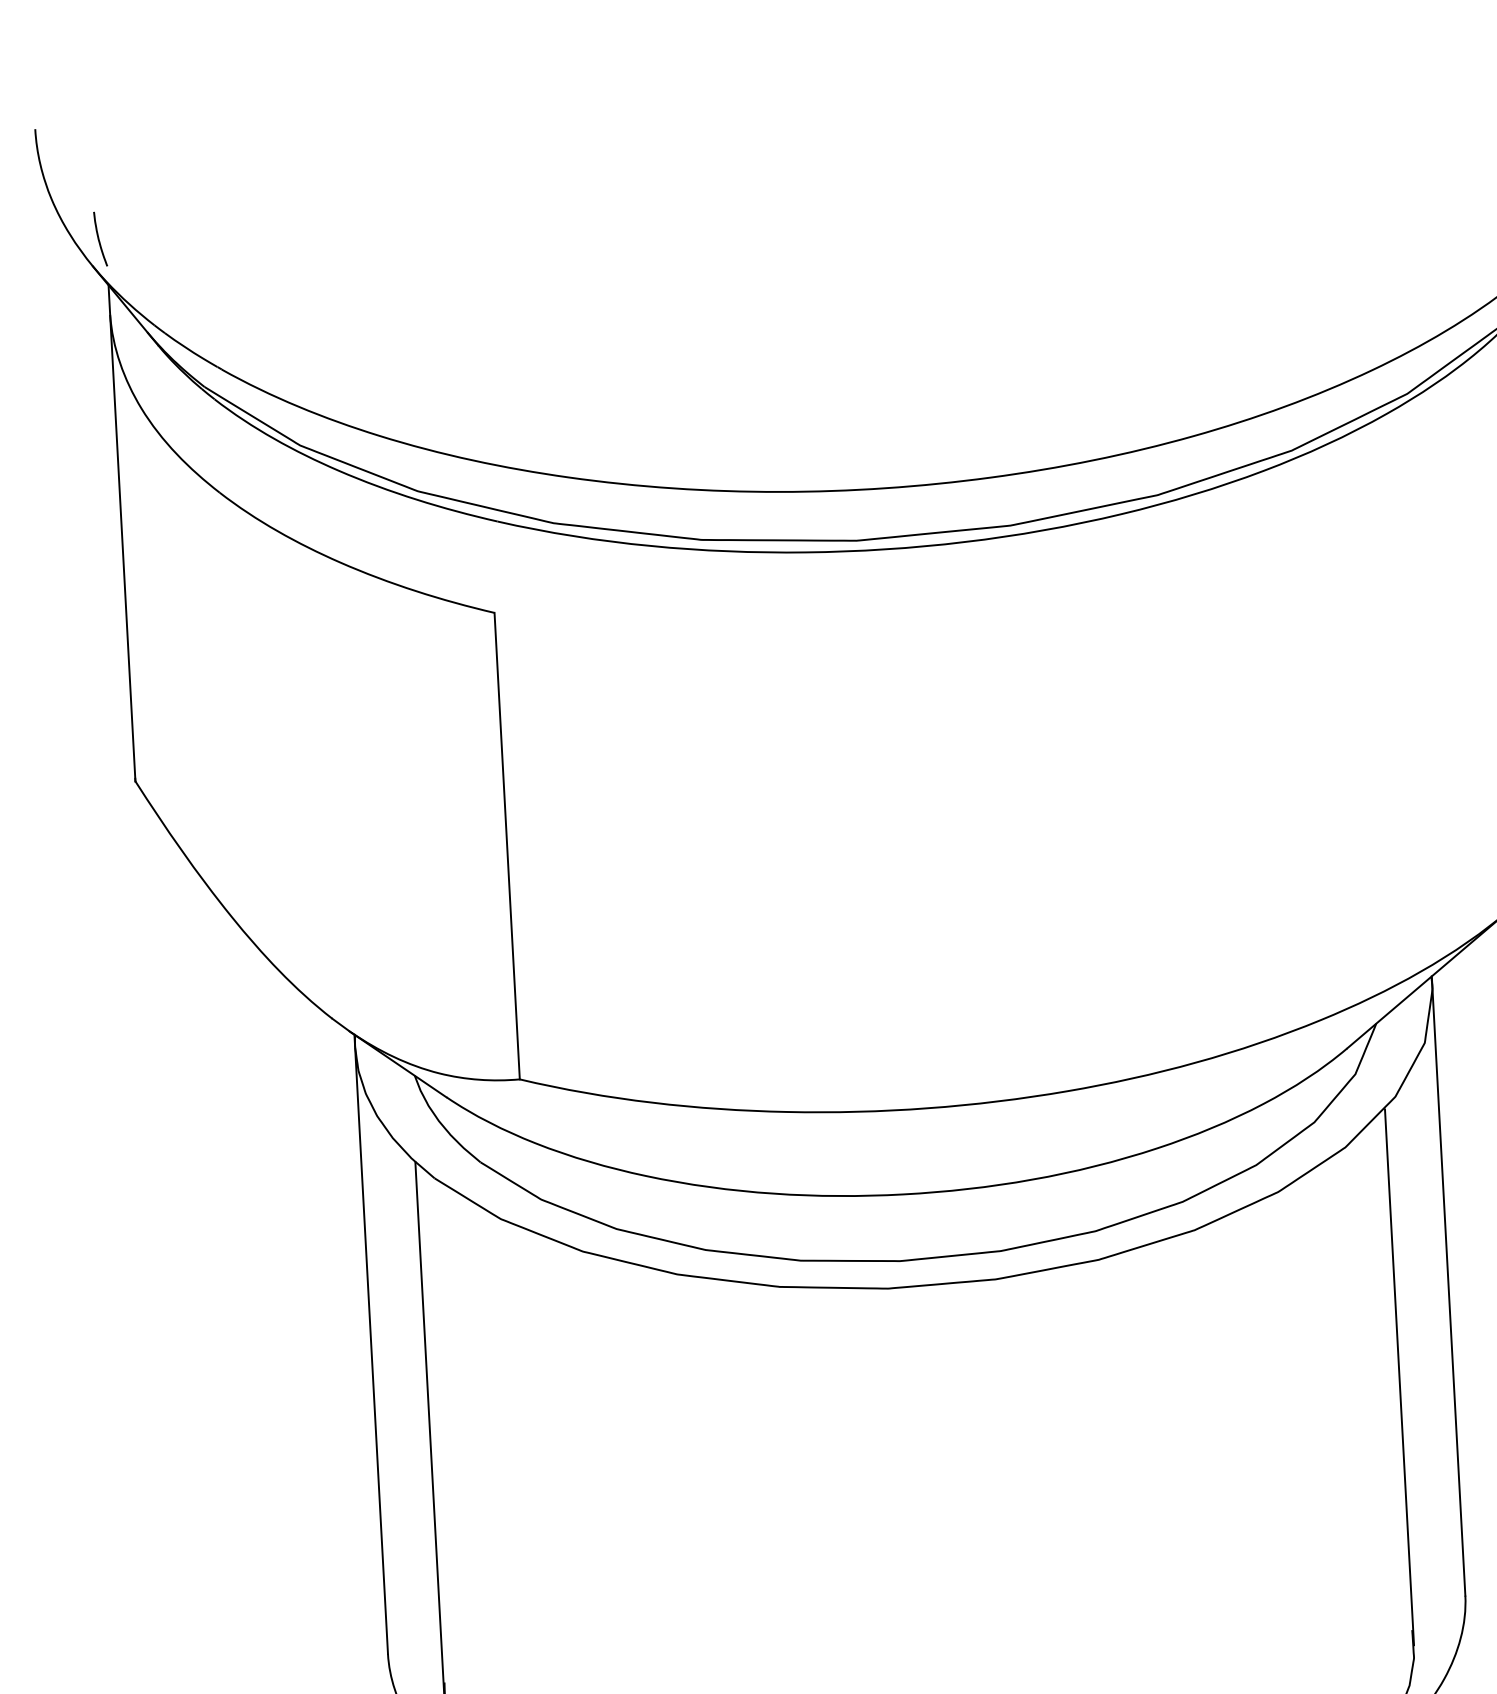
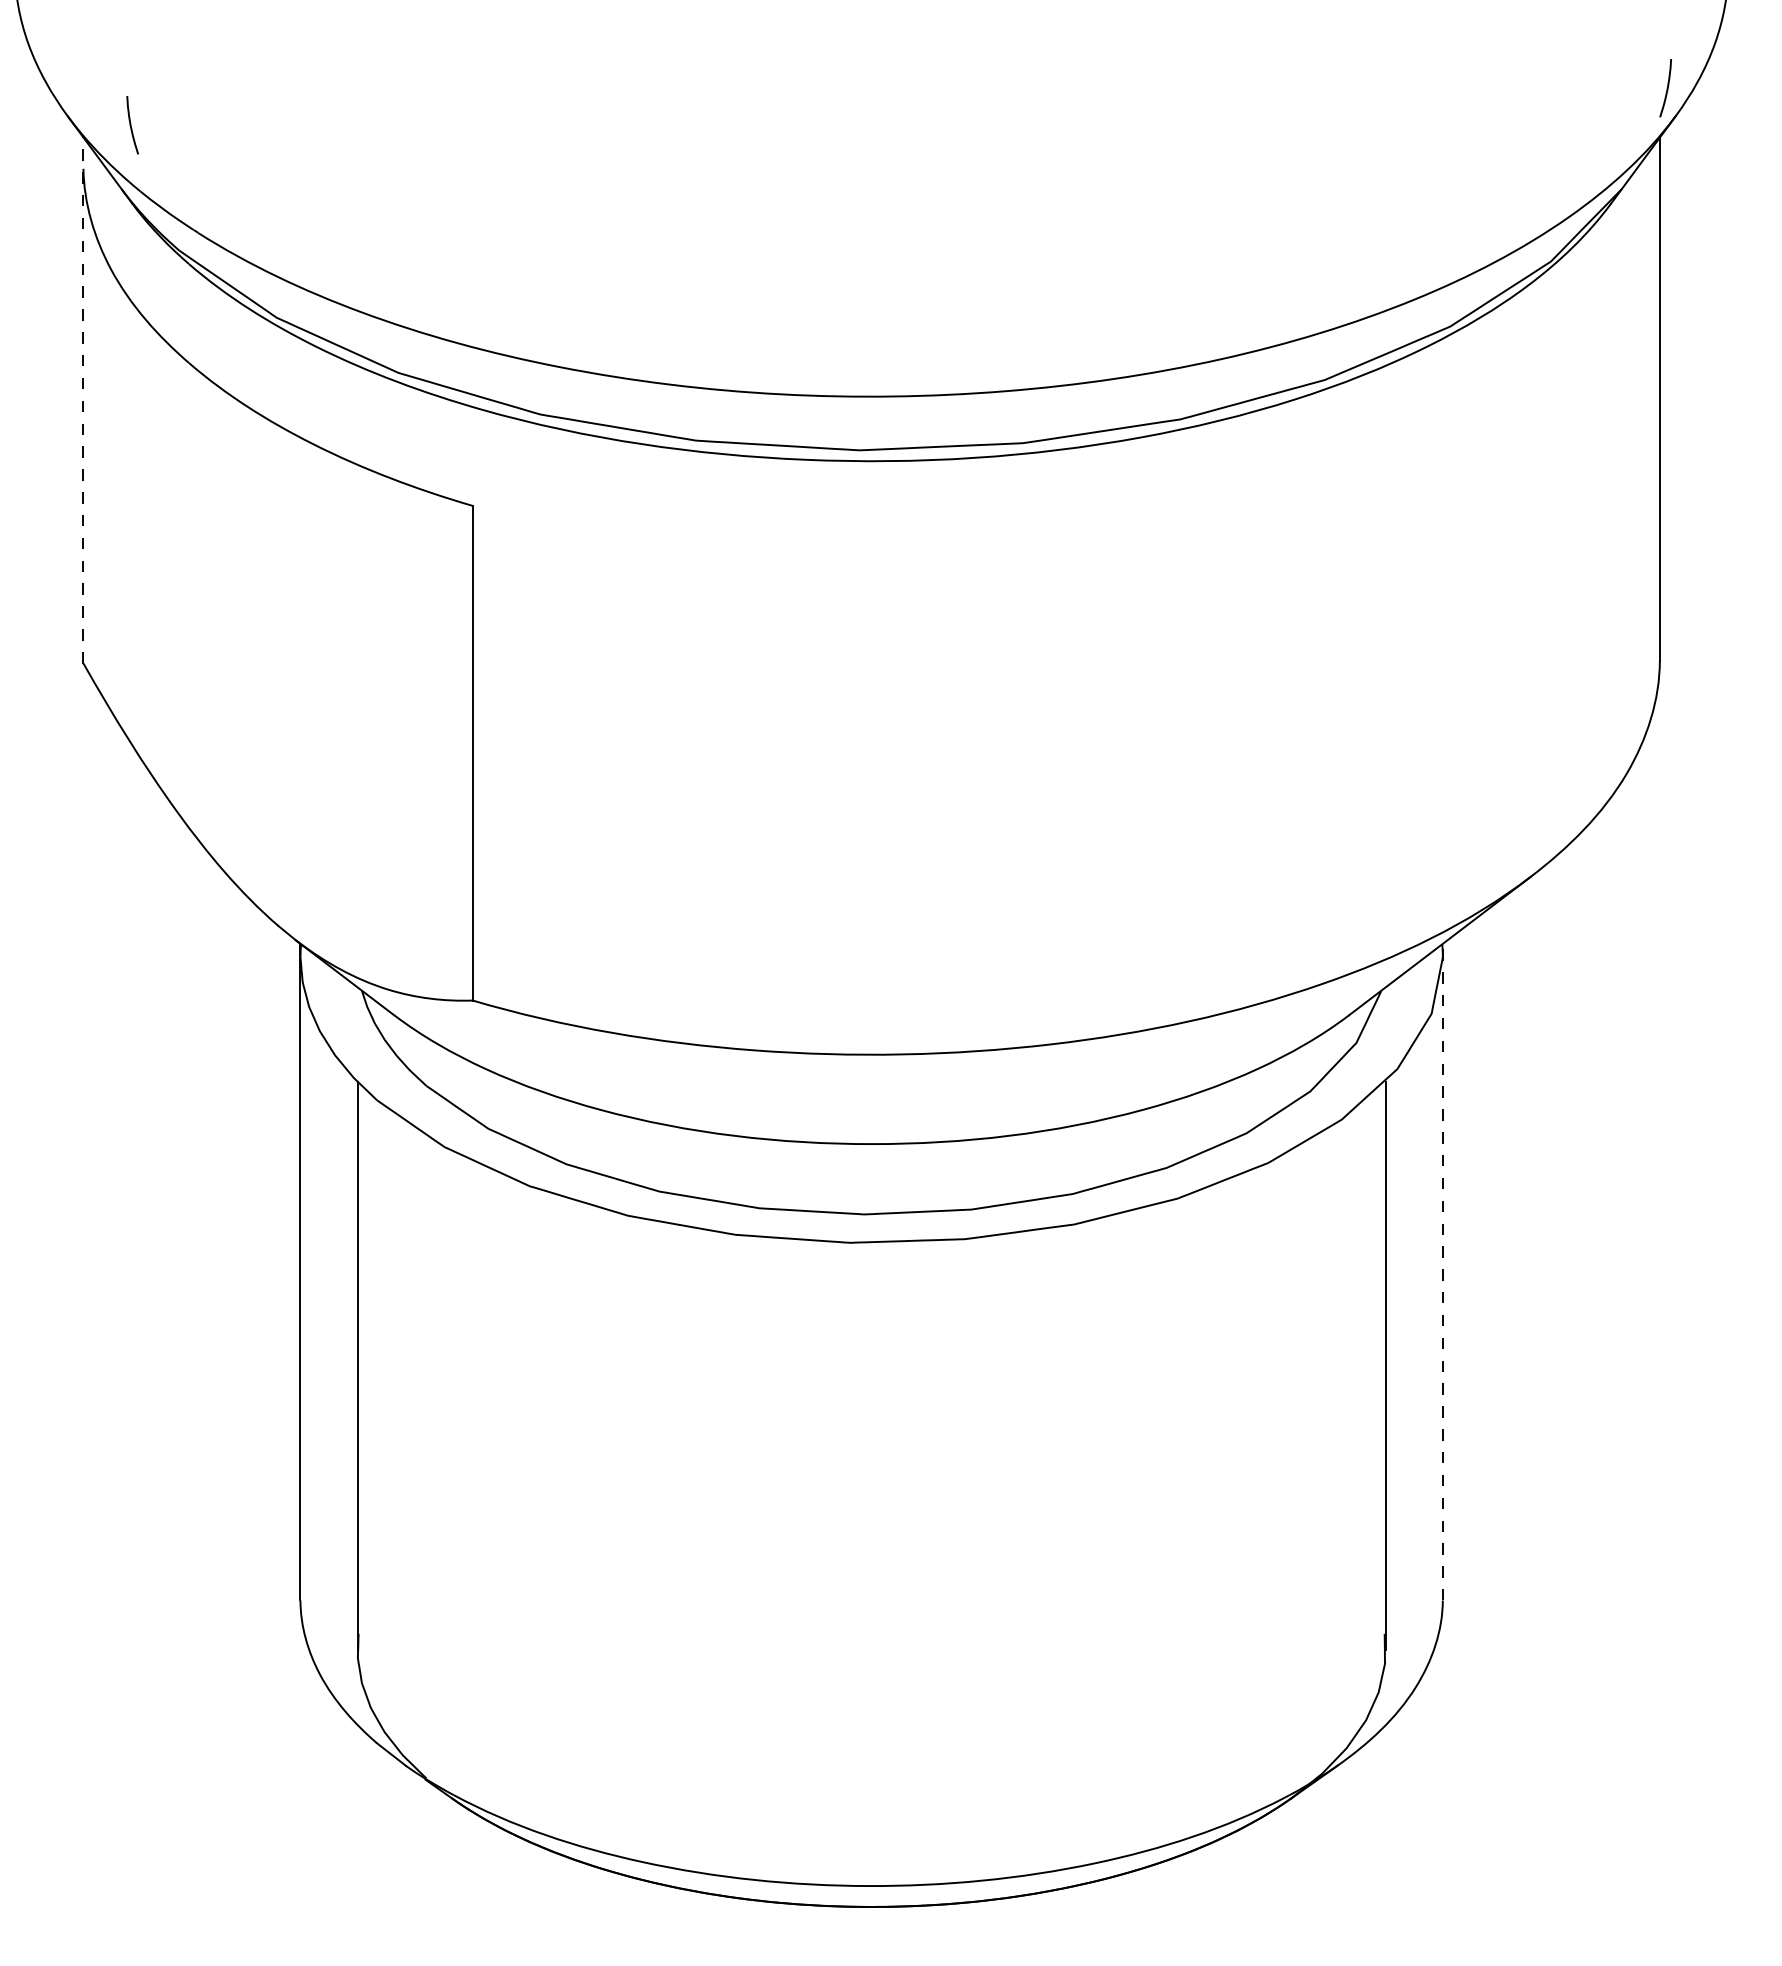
curve: (99, 239) -> (131, 125), moved
line: (122, 533) -> (83, 400), solid -> dashed
line: (1448, 1285) -> (1442, 1271), solid -> dashed

